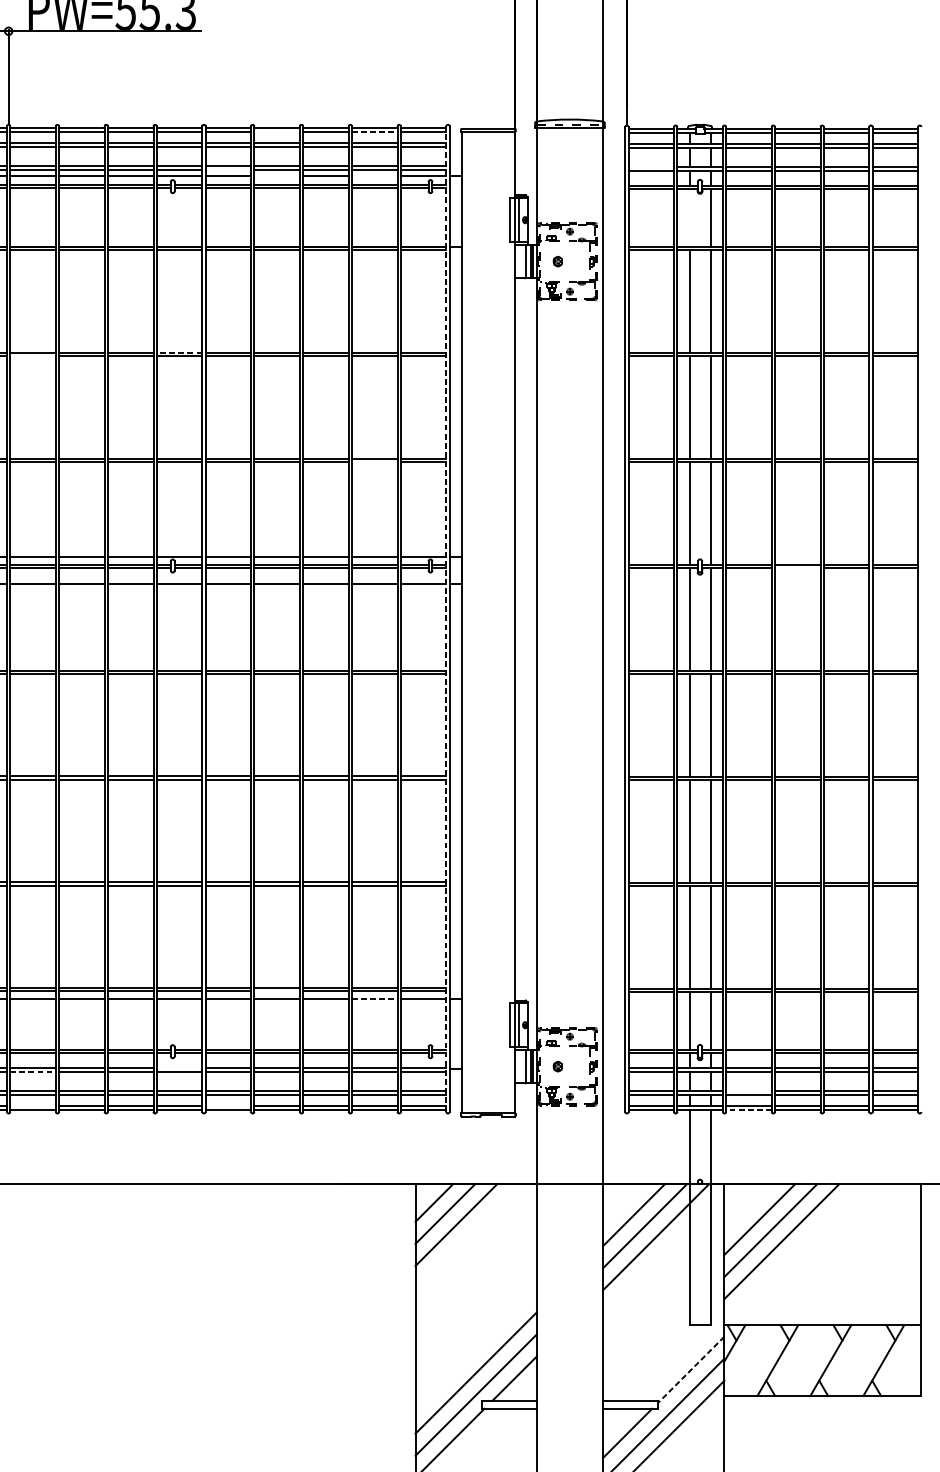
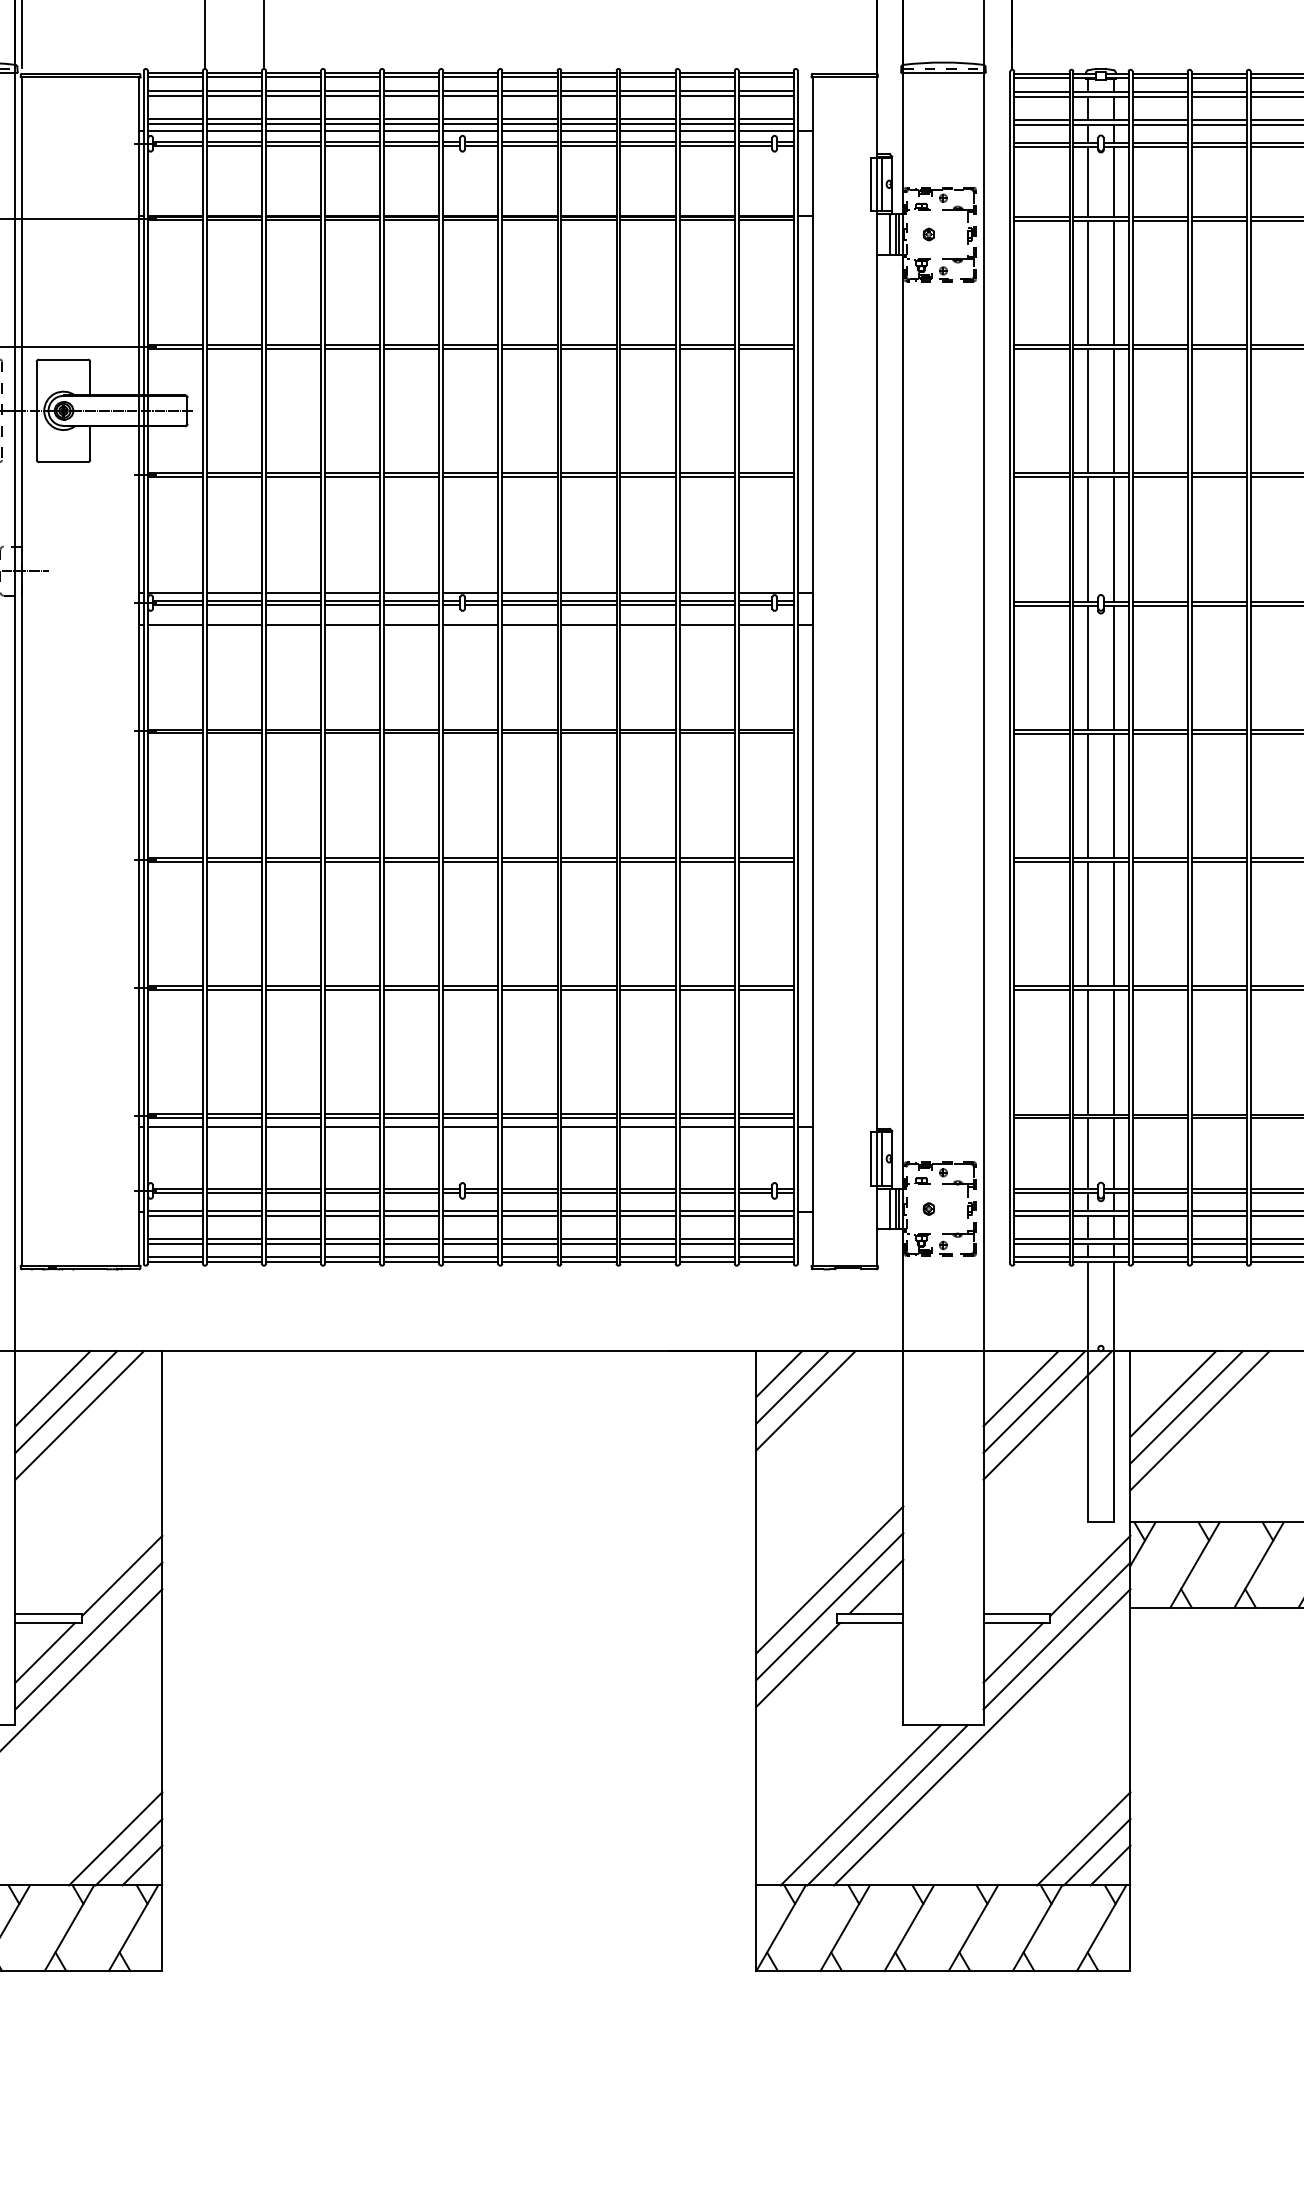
line: (276, 131) -> (588, 77), added
line: (375, 131) -> (707, 77), dashed -> solid
line: (650, 166) -> (1041, 119), added
line: (227, 169) -> (529, 123), added
line: (276, 175) -> (588, 130), added
line: (374, 175) -> (706, 130), added
line: (689, 217) -> (1088, 181), added
line: (179, 352) -> (470, 344), dashed -> solid
line: (33, 355) -> (293, 348), added
line: (374, 461) -> (706, 476), added
line: (797, 568) -> (1218, 605), added
line: (446, 619) -> (793, 667), dashed -> solid
line: (276, 991) -> (588, 1118), added
line: (375, 998) -> (707, 1126), dashed -> solid
line: (748, 1053) -> (1159, 1192), added
line: (179, 1067) -> (470, 1210), added
line: (33, 1072) -> (293, 1215), dashed -> solid
line: (748, 1091) -> (1159, 1238), added
line: (33, 1106) -> (293, 1257), added
line: (227, 1106) -> (529, 1257), added
line: (749, 1110) -> (1160, 1261), dashed -> solid
line: (691, 1369) -> (1090, 1575), dashed -> solid

